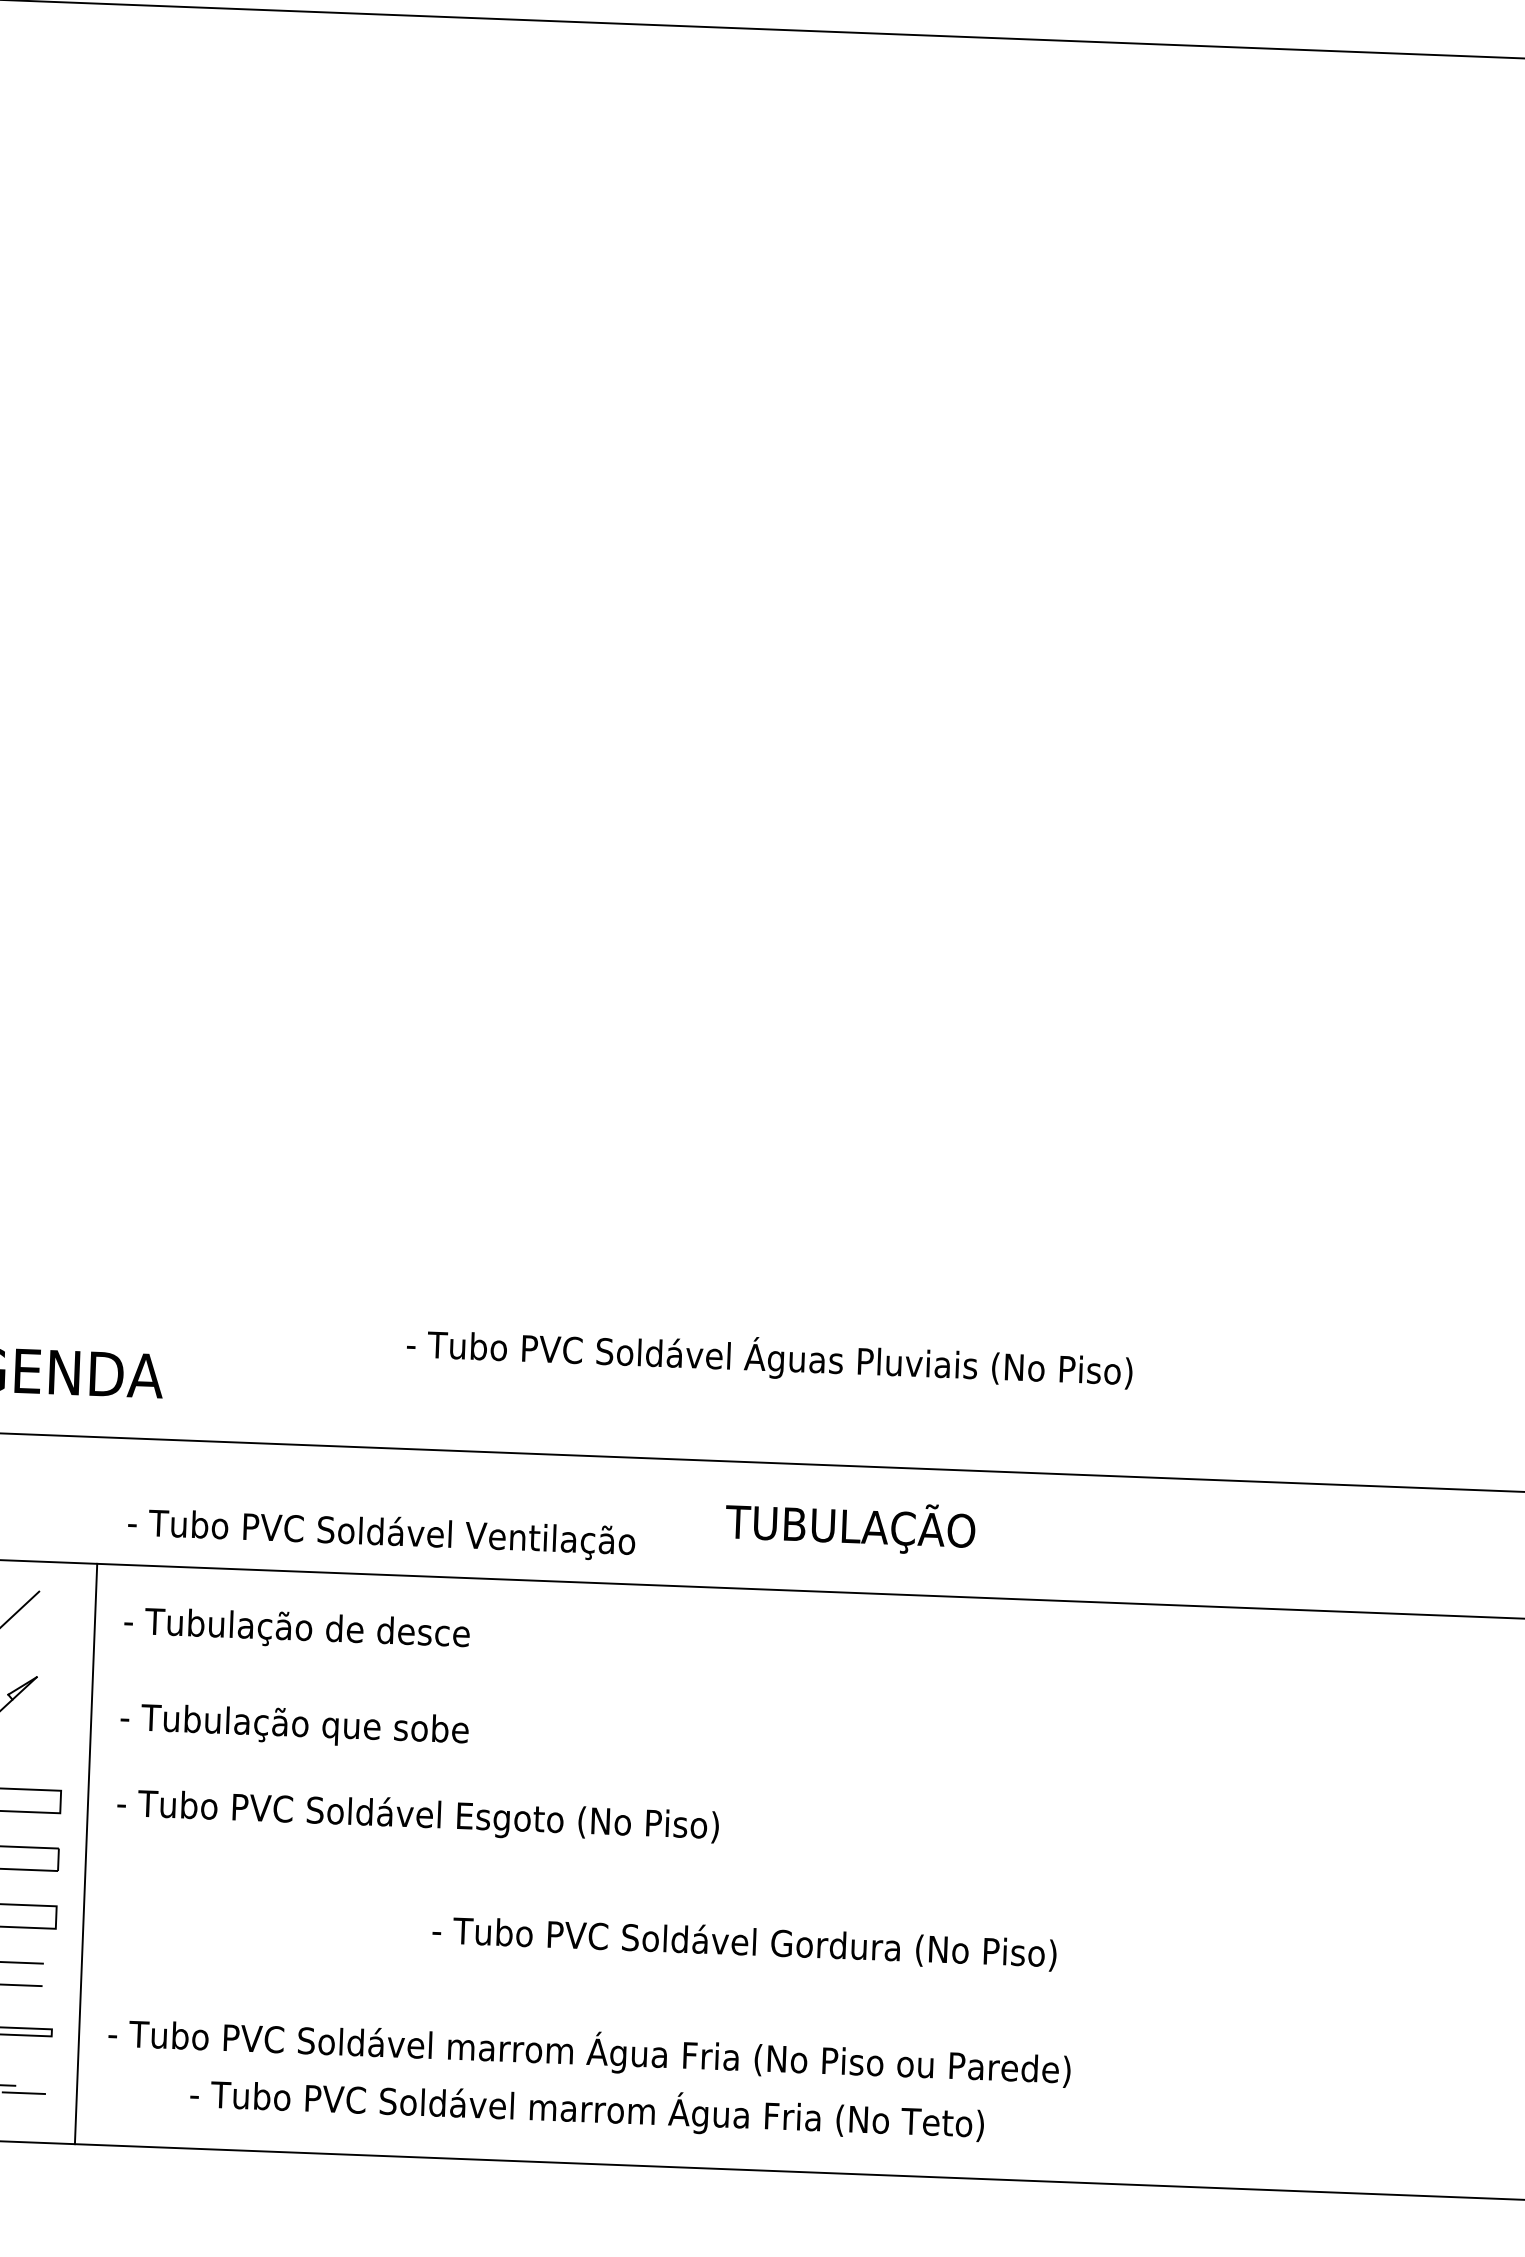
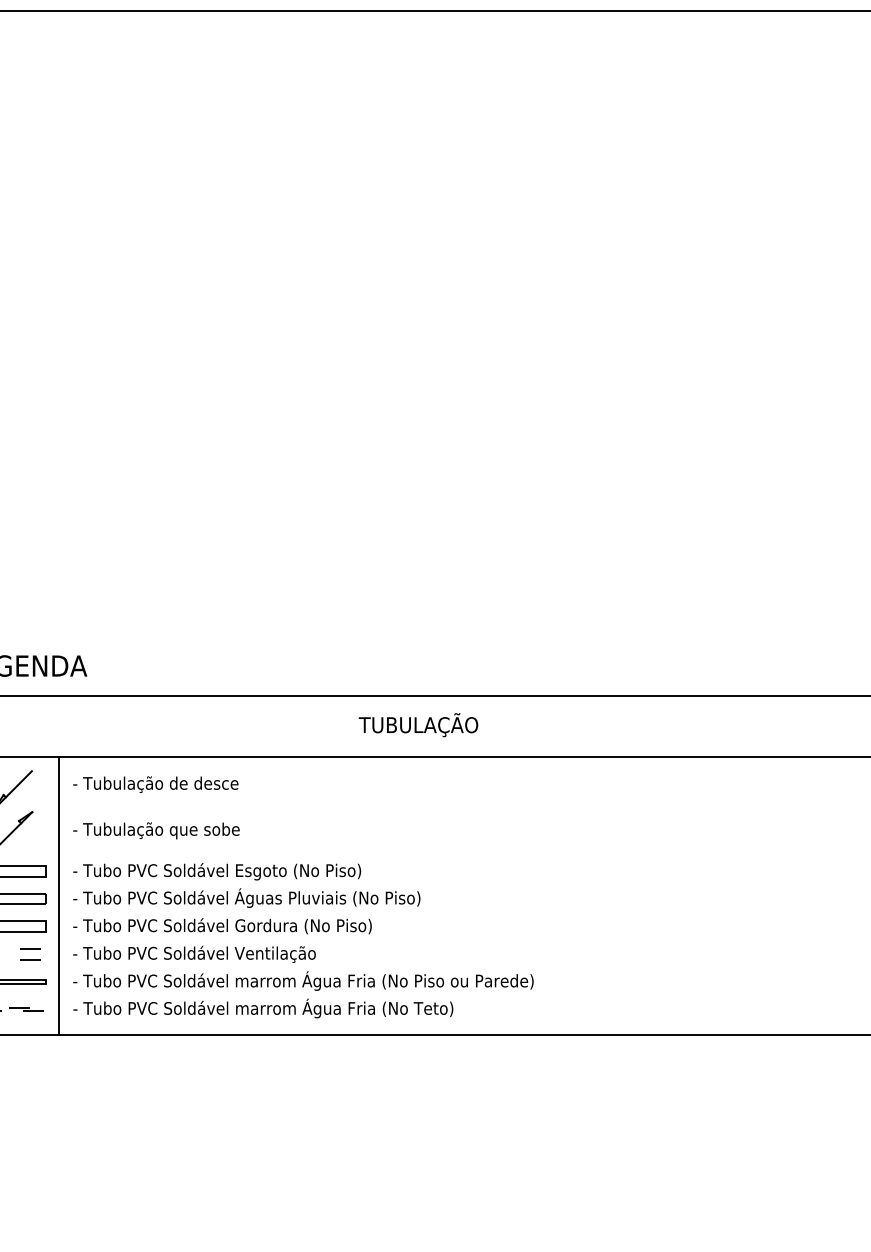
text: (769, 1356) -> (246, 897), moved
text: (381, 1532) -> (194, 953), moved
text: (744, 1943) -> (222, 926), moved
text: (587, 2109) -> (263, 1008), moved

